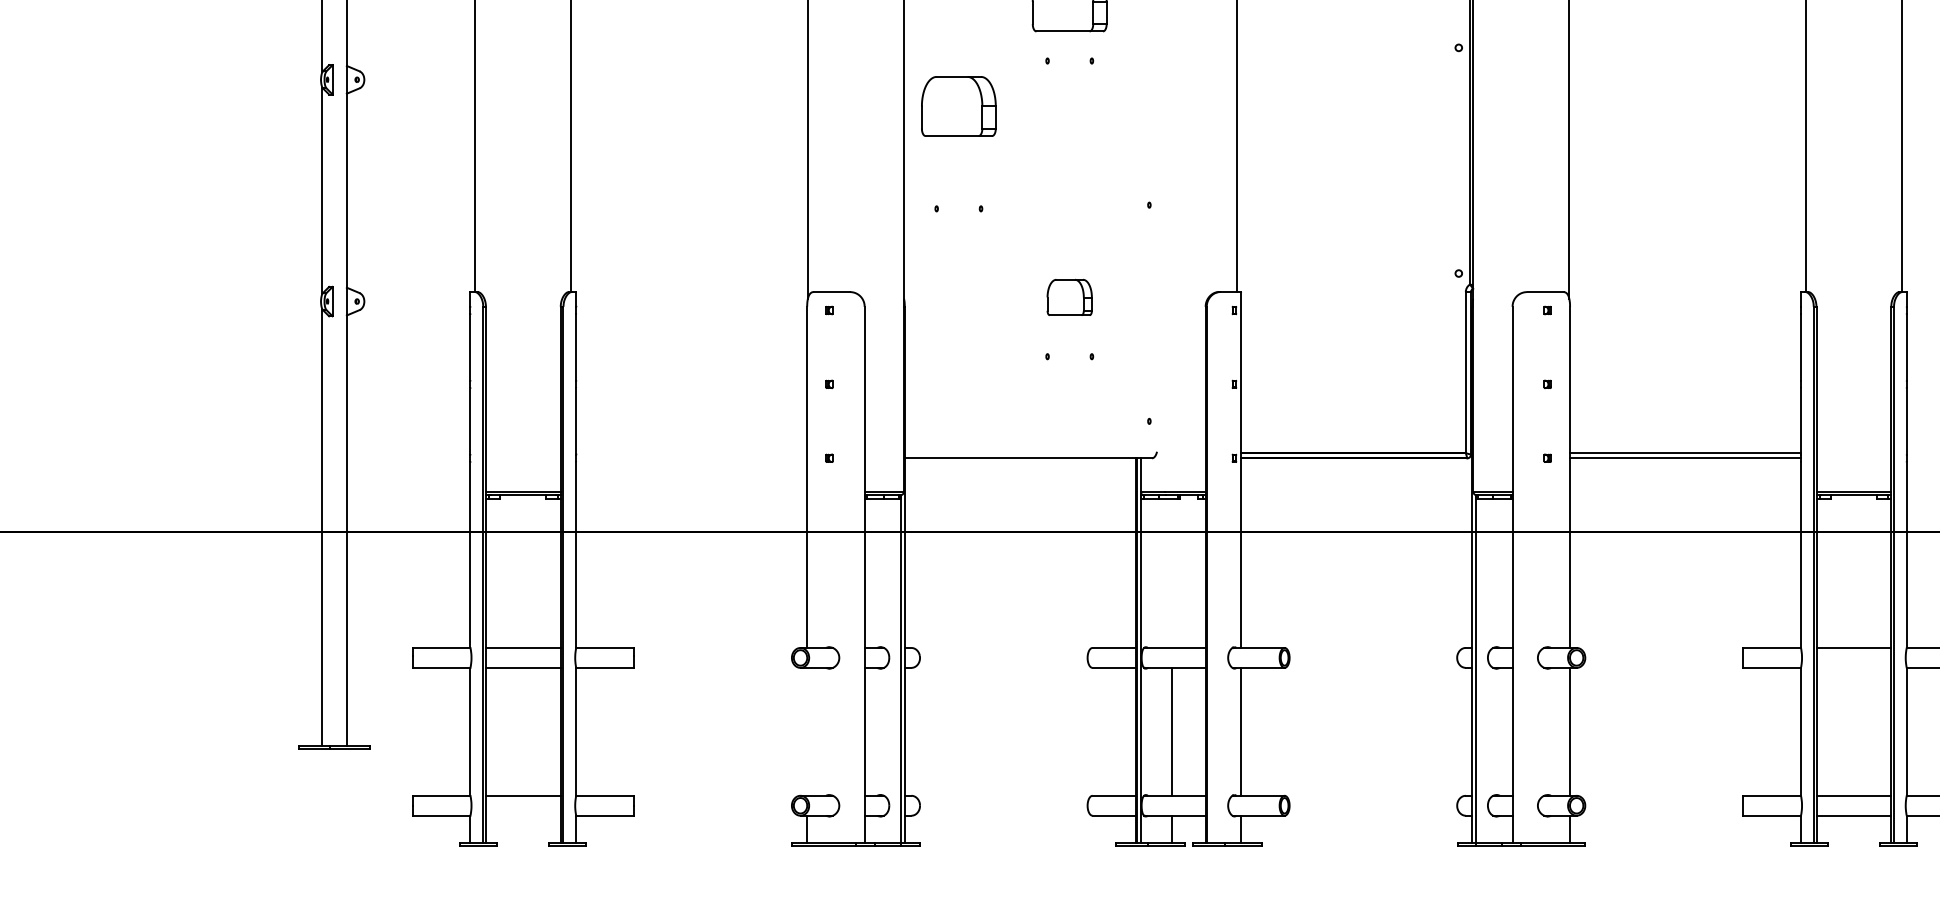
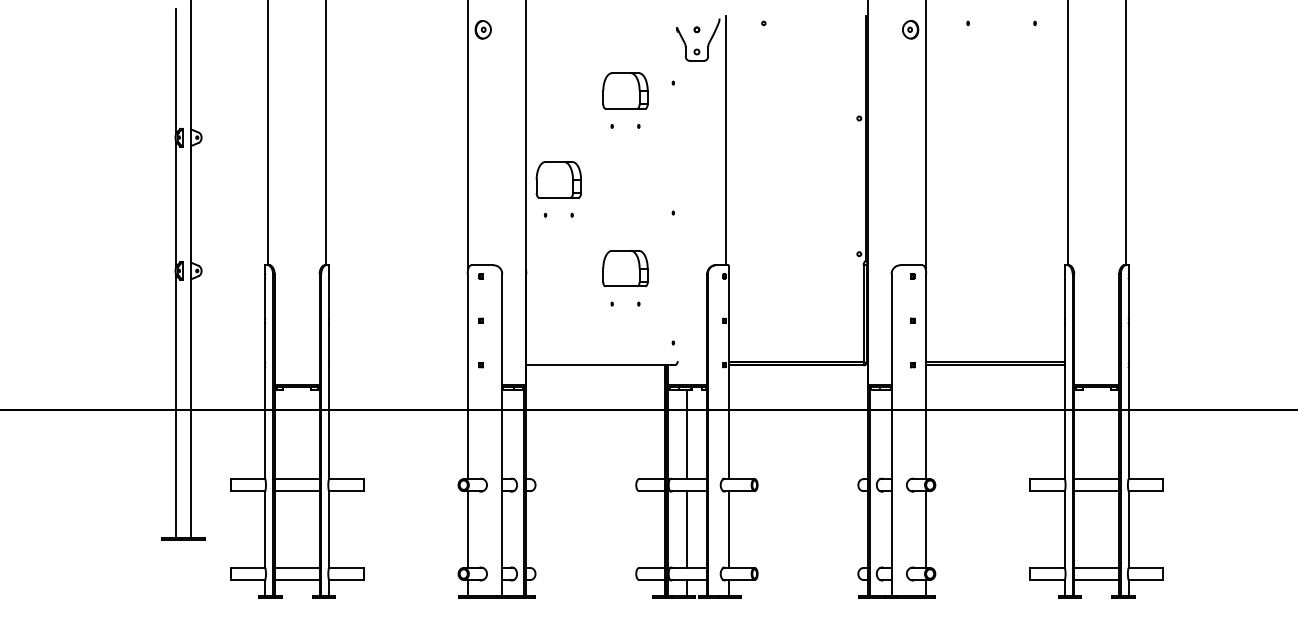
part: (958, 106) -> (558, 179), moved
part: (1069, 297) -> (625, 268), size x1.67
line: (1171, 573) -> (686, 434), added
line: (1853, 668) -> (1096, 491), added
line: (806, 731) -> (467, 529), added
line: (522, 814) -> (296, 579), added

